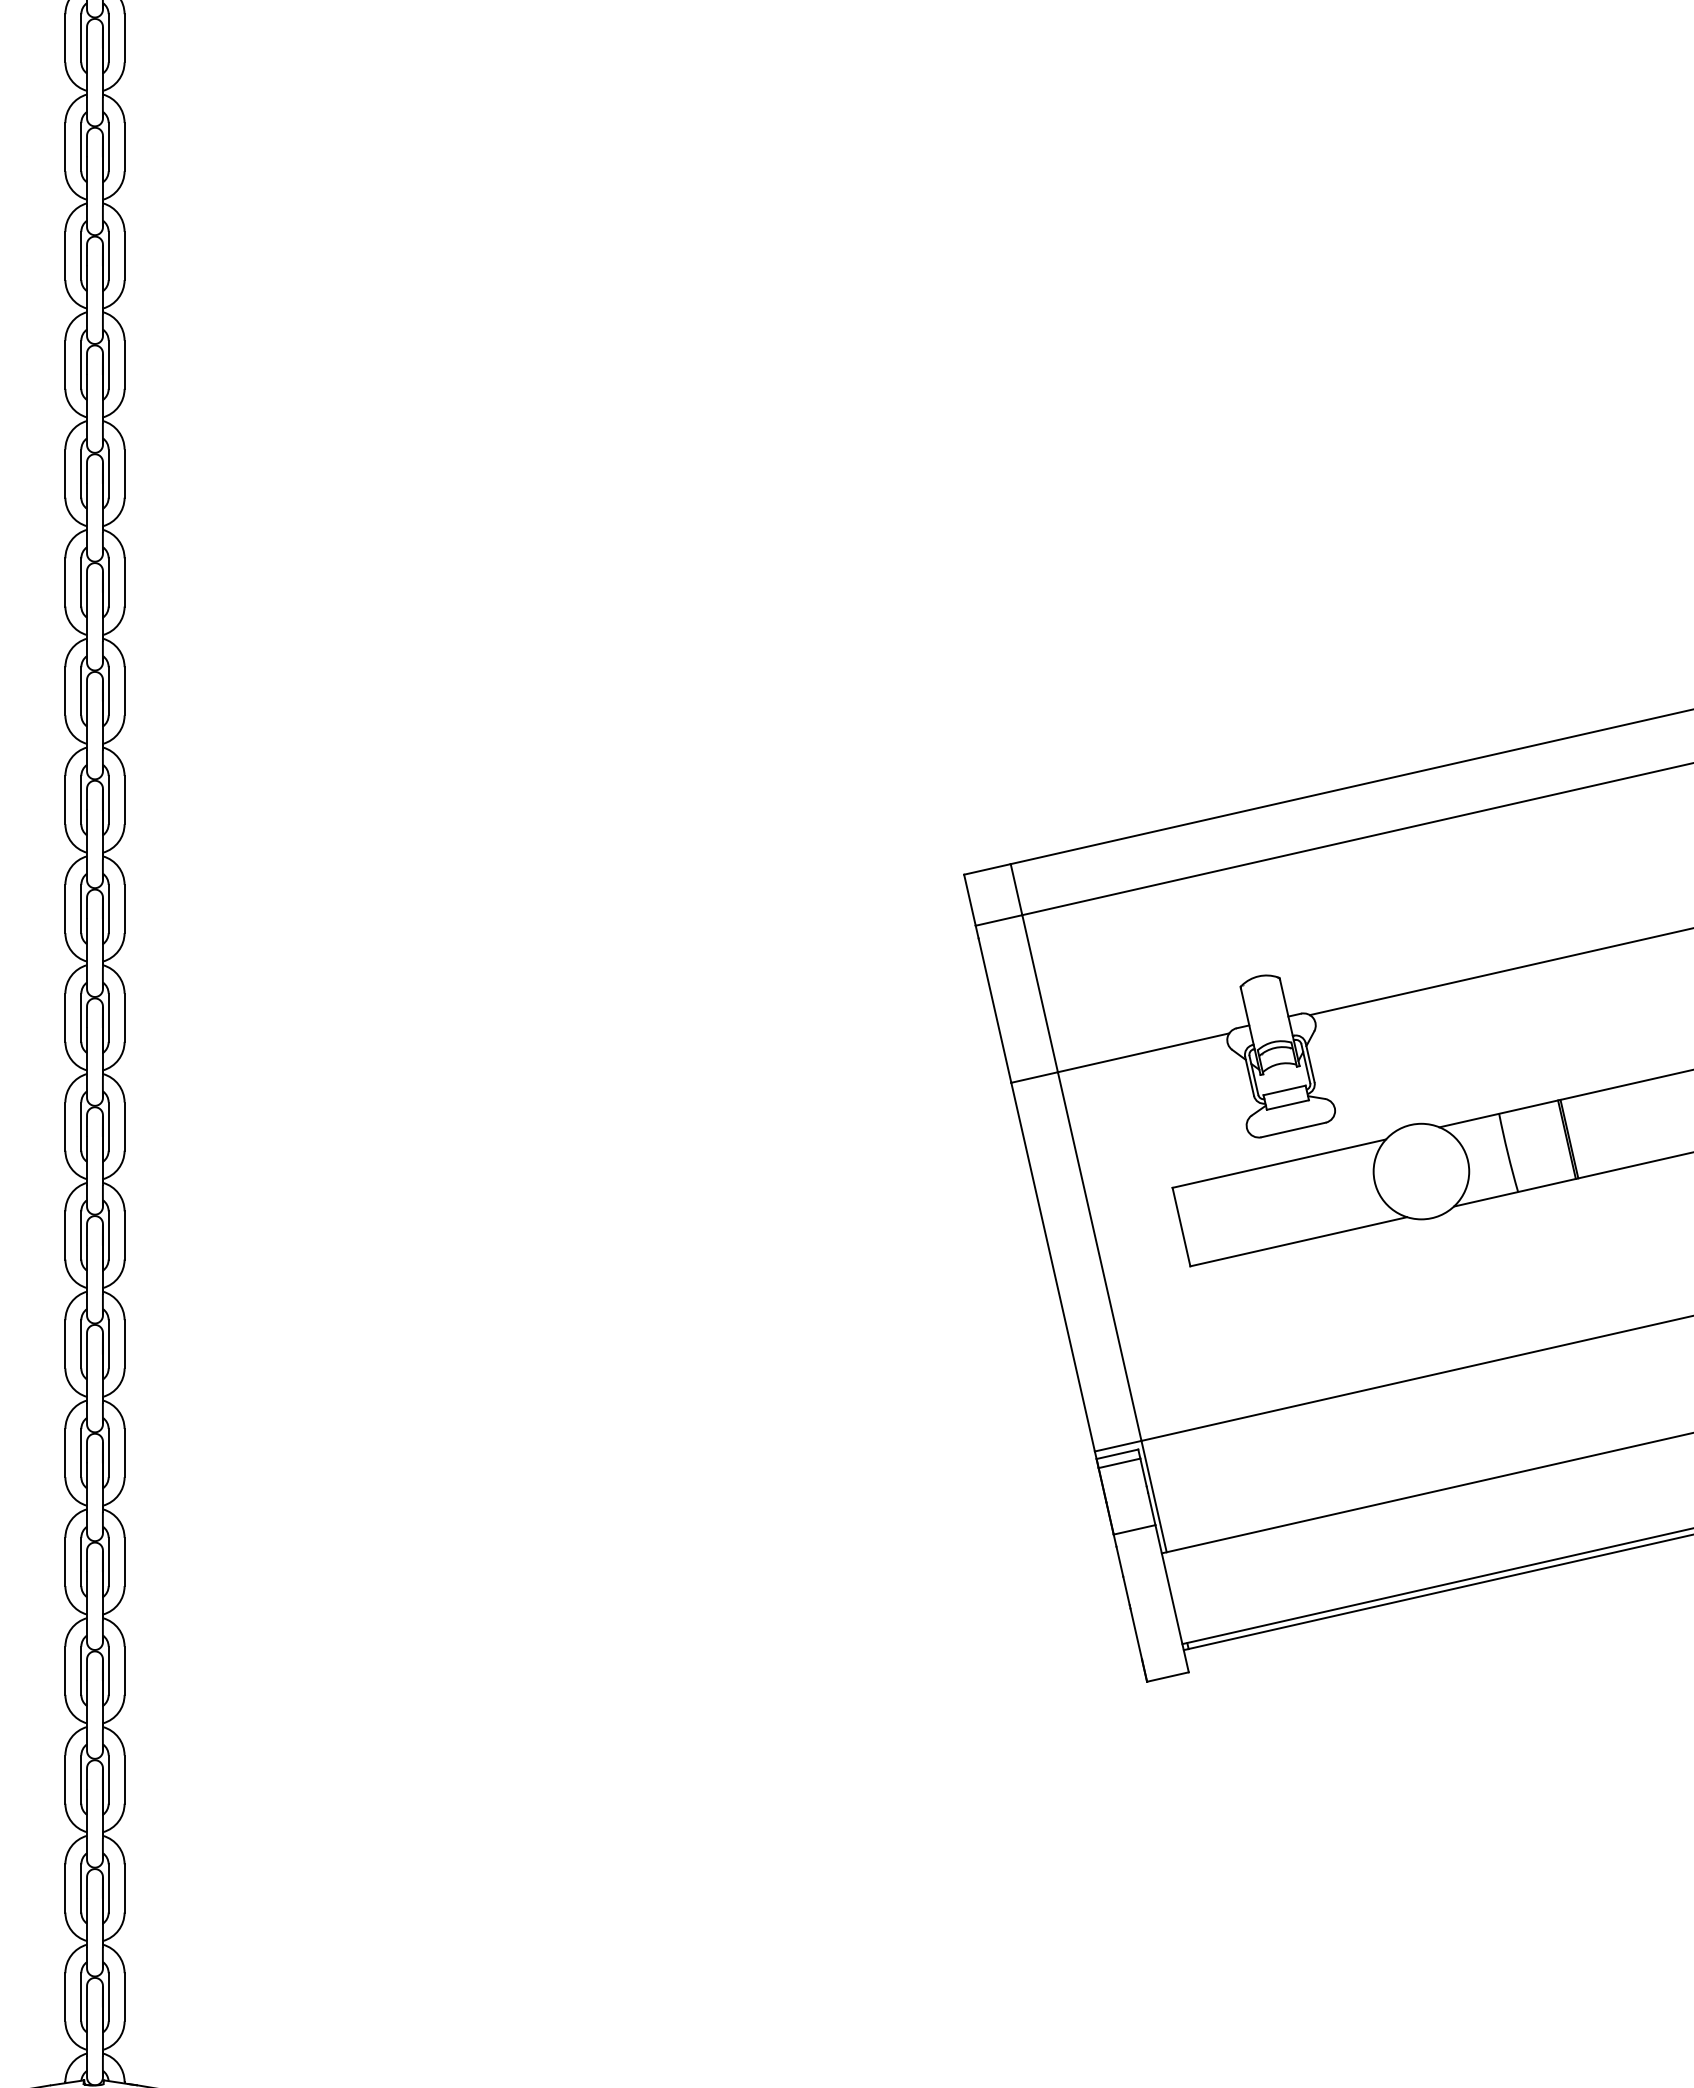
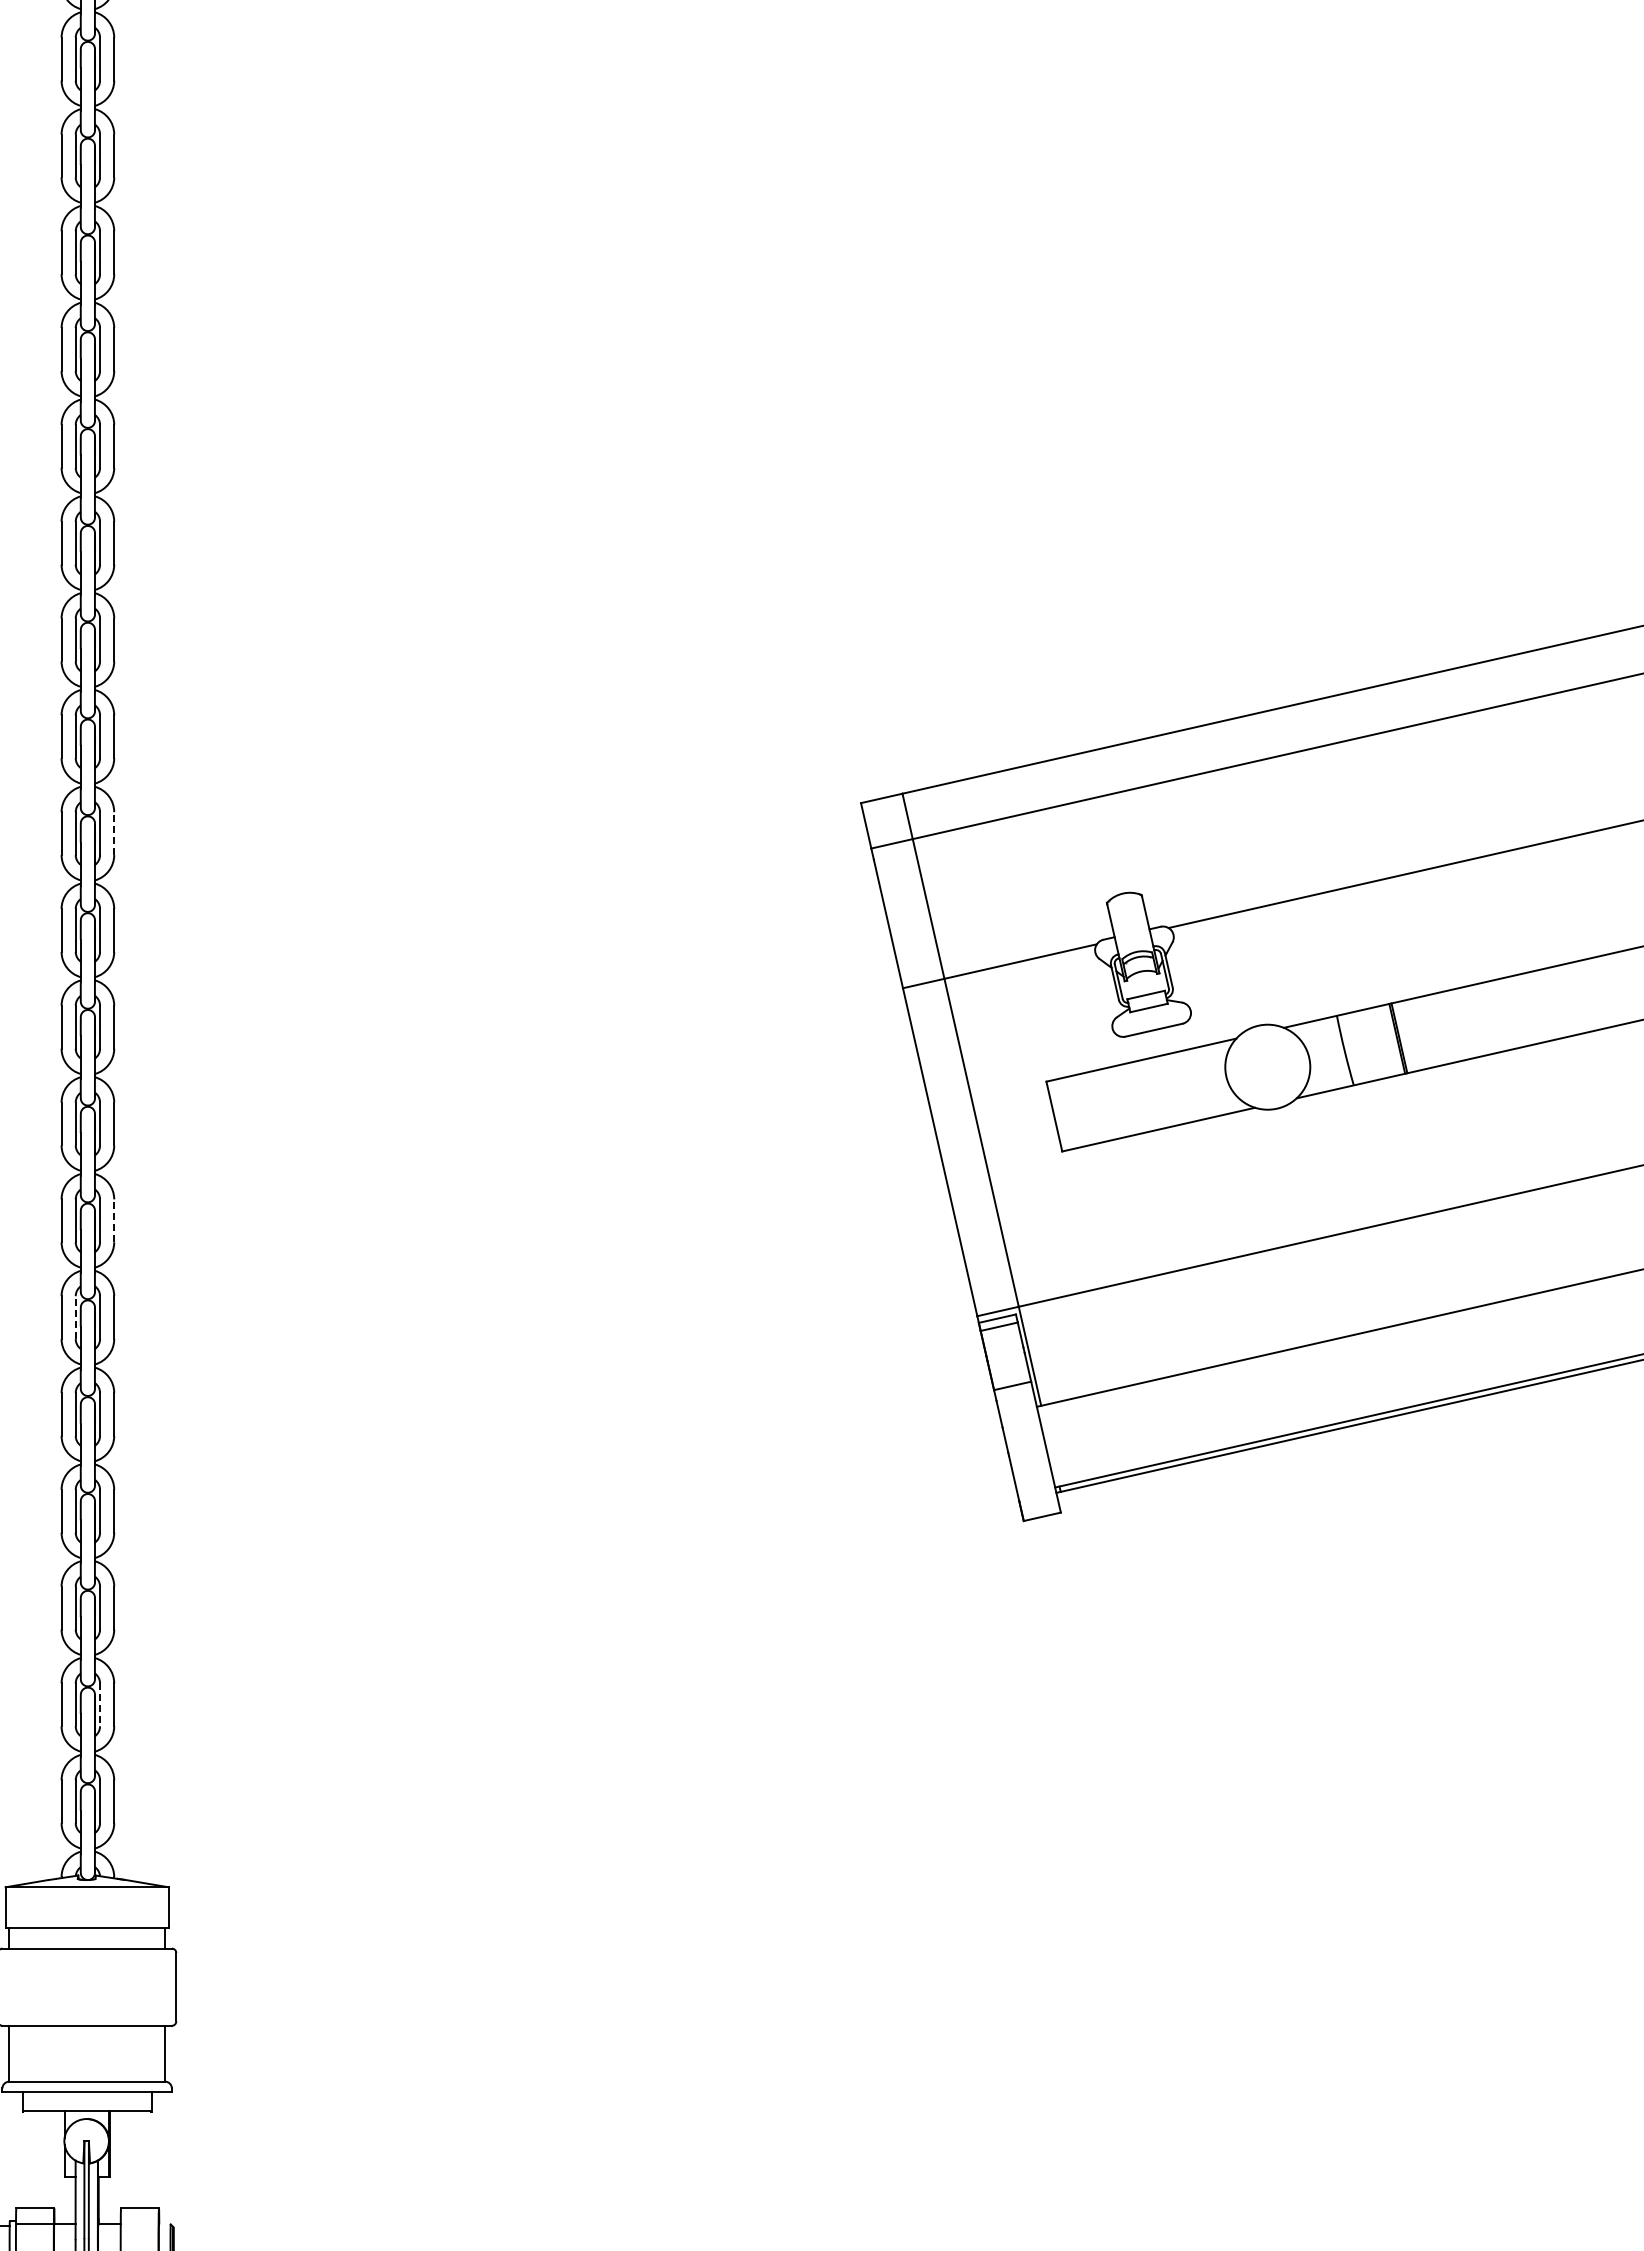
line: (124, 908) -> (114, 833), solid -> dashed
line: (124, 1343) -> (114, 1220), solid -> dashed
line: (81, 1452) -> (75, 1317), solid -> dashed
line: (109, 1889) -> (100, 1705), solid -> dashed

